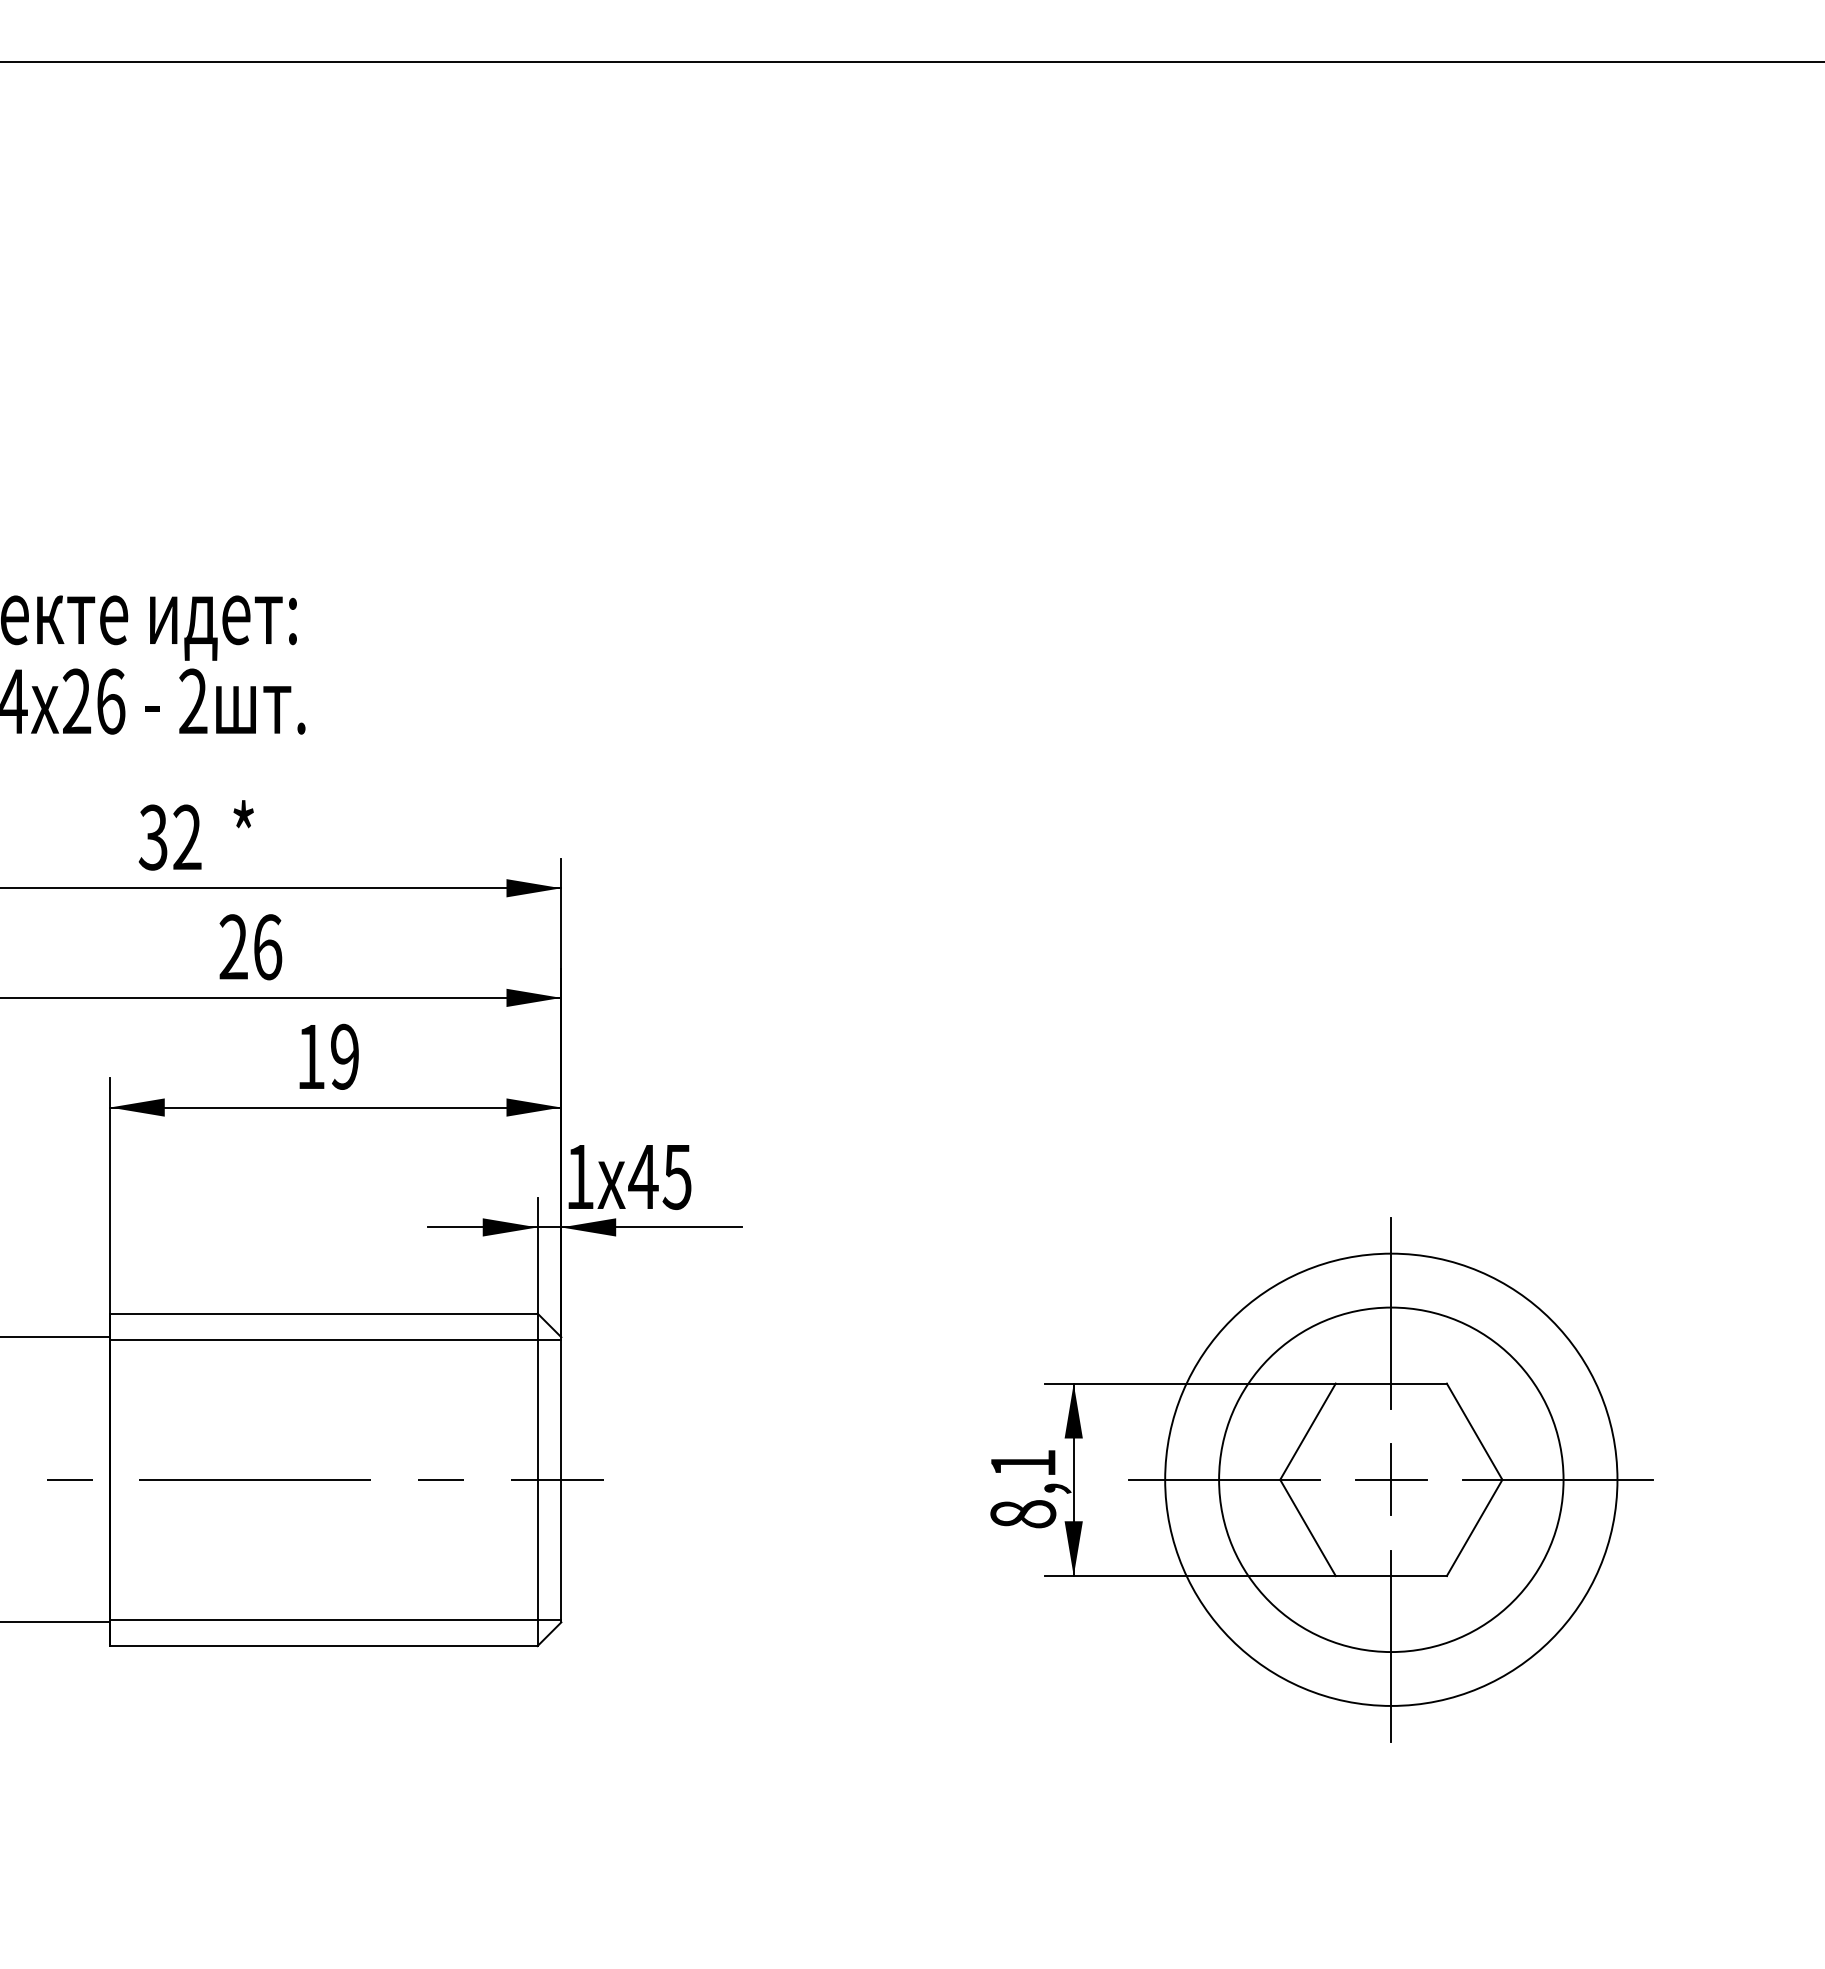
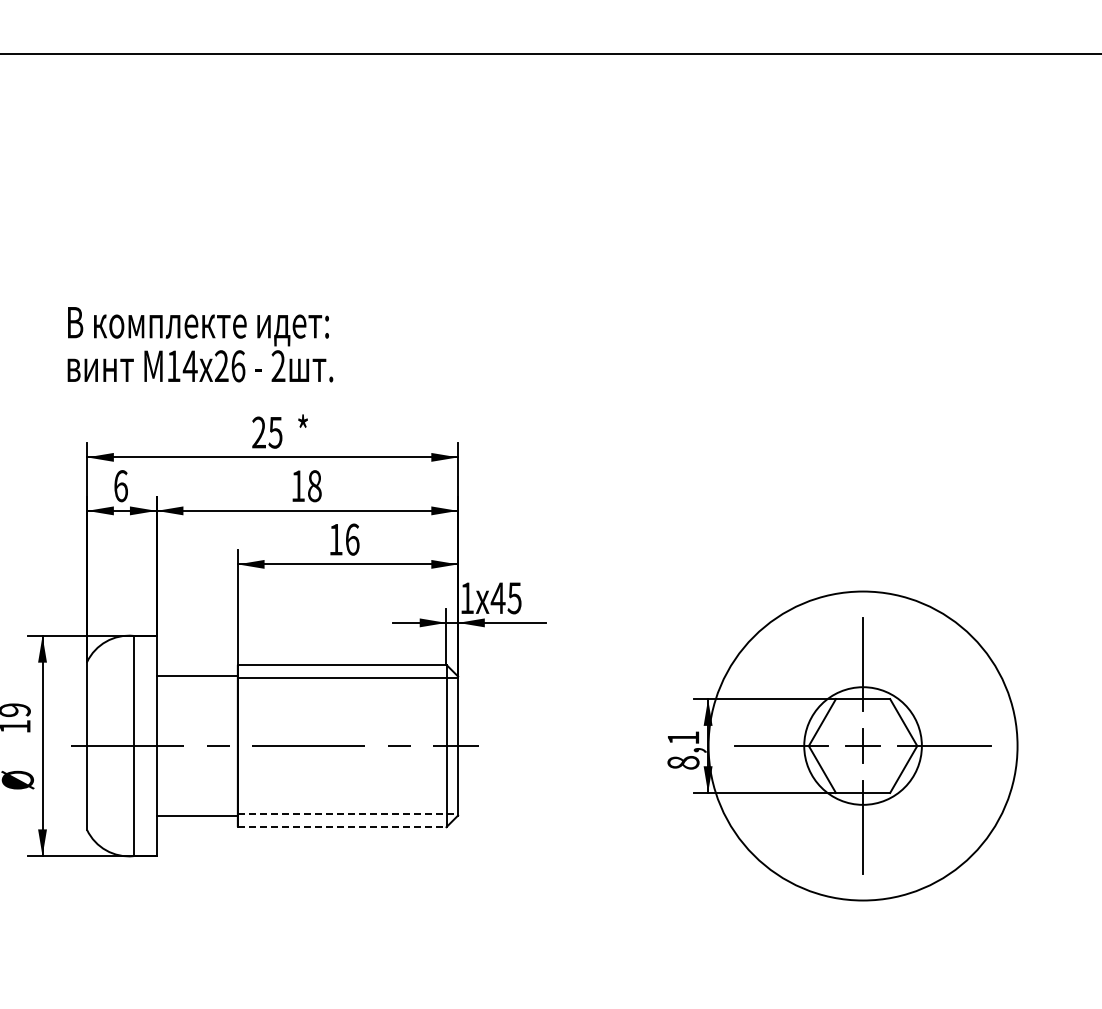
text: (170, 837) -> (267, 432), 32 -> 25
text: (250, 947) -> (306, 486), 26 -> 18
text: (344, 1056) -> (352, 539), 19 -> 16
circle: (1390, 1478) -> (862, 745), size x1.4
circle: (1392, 1478) -> (863, 745), size x0.7
line: (336, 1620) -> (348, 814), solid -> dashed
line: (324, 1646) -> (342, 827), solid -> dashed

